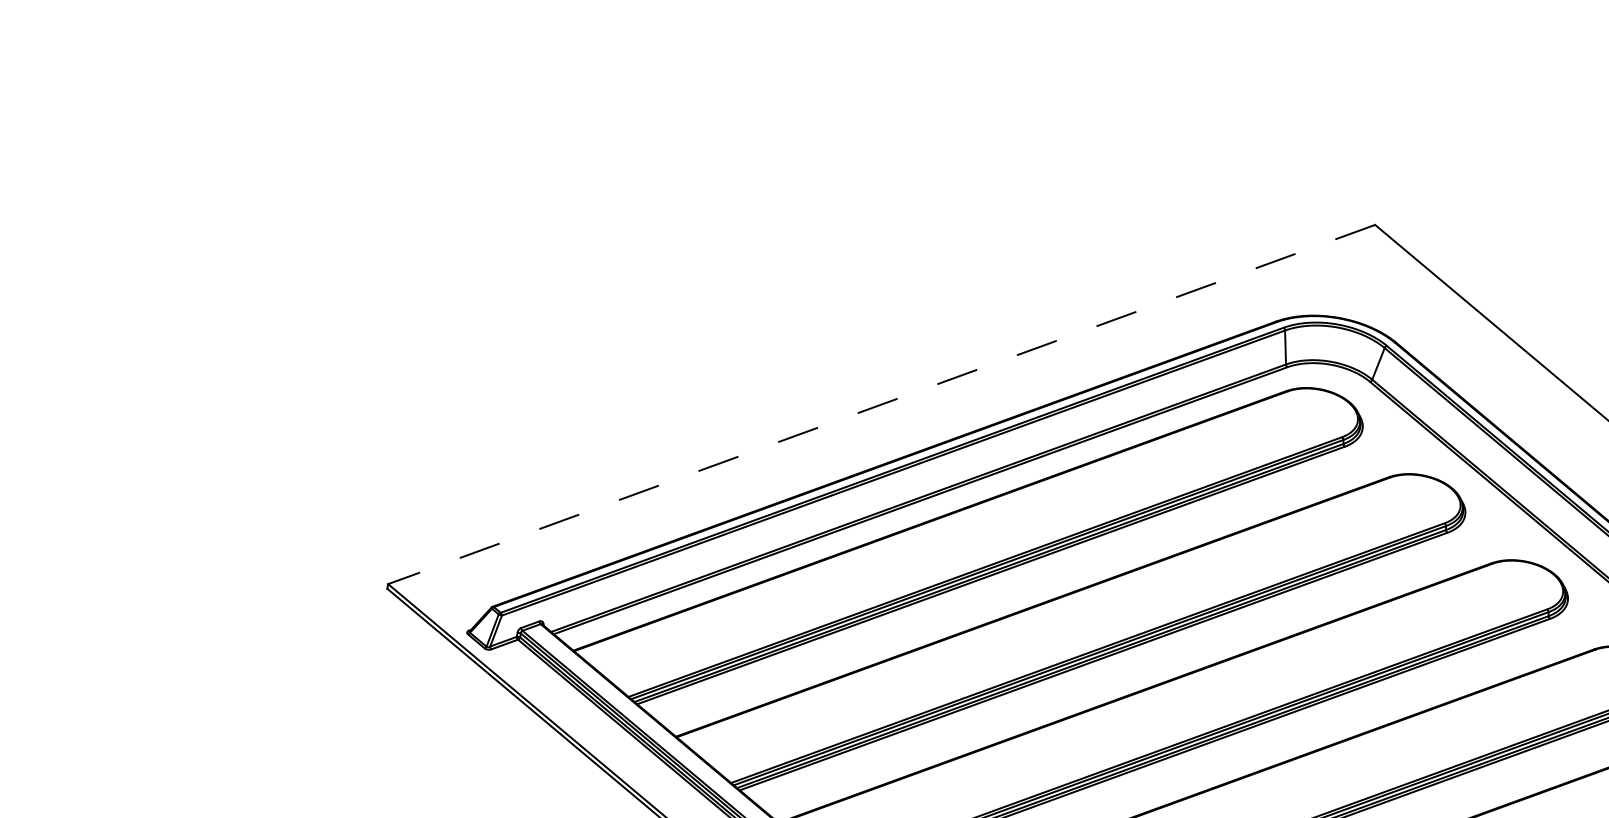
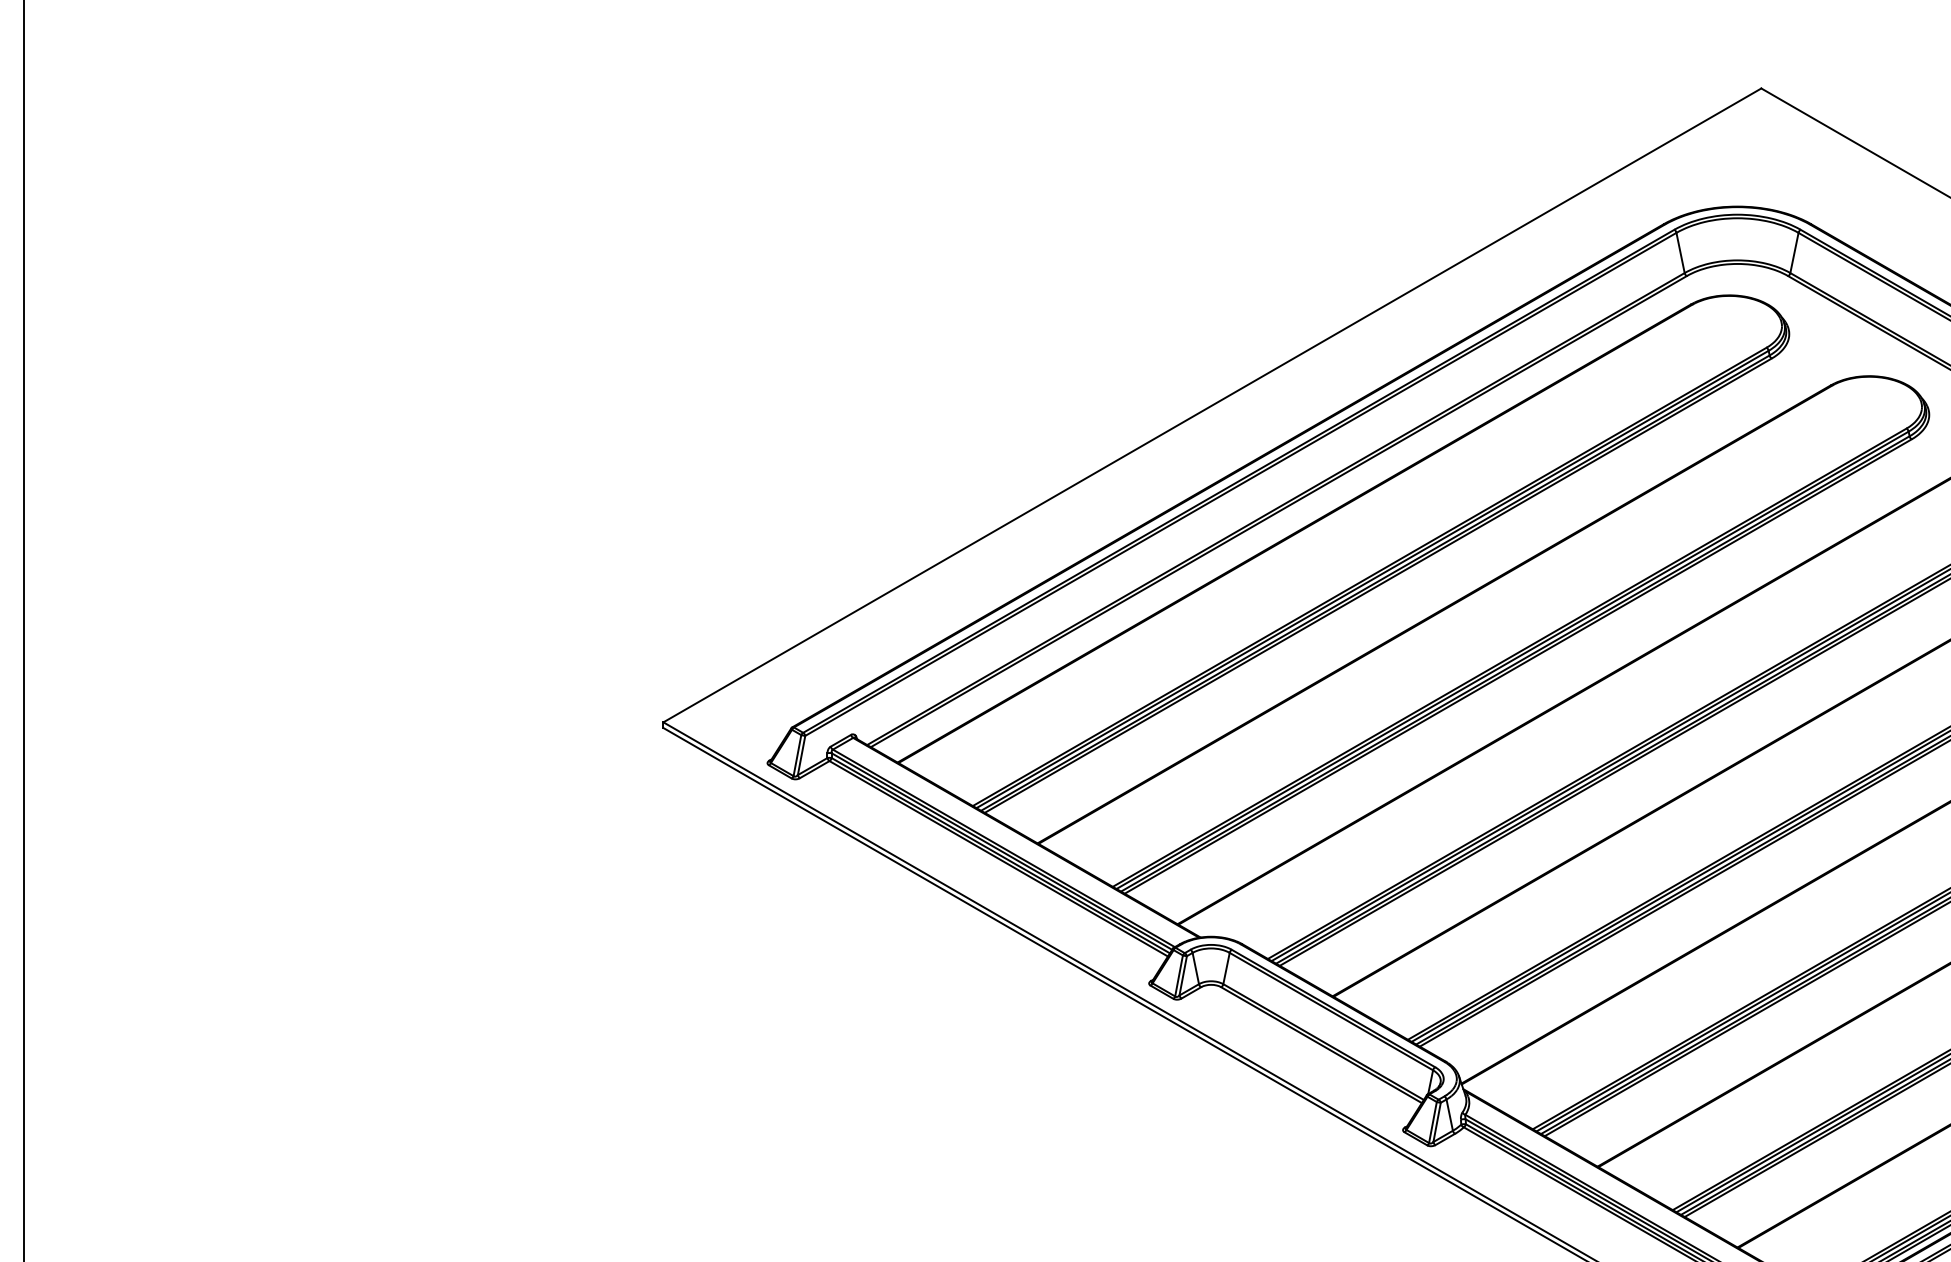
line: (881, 404) -> (1212, 405), dashed -> solid

